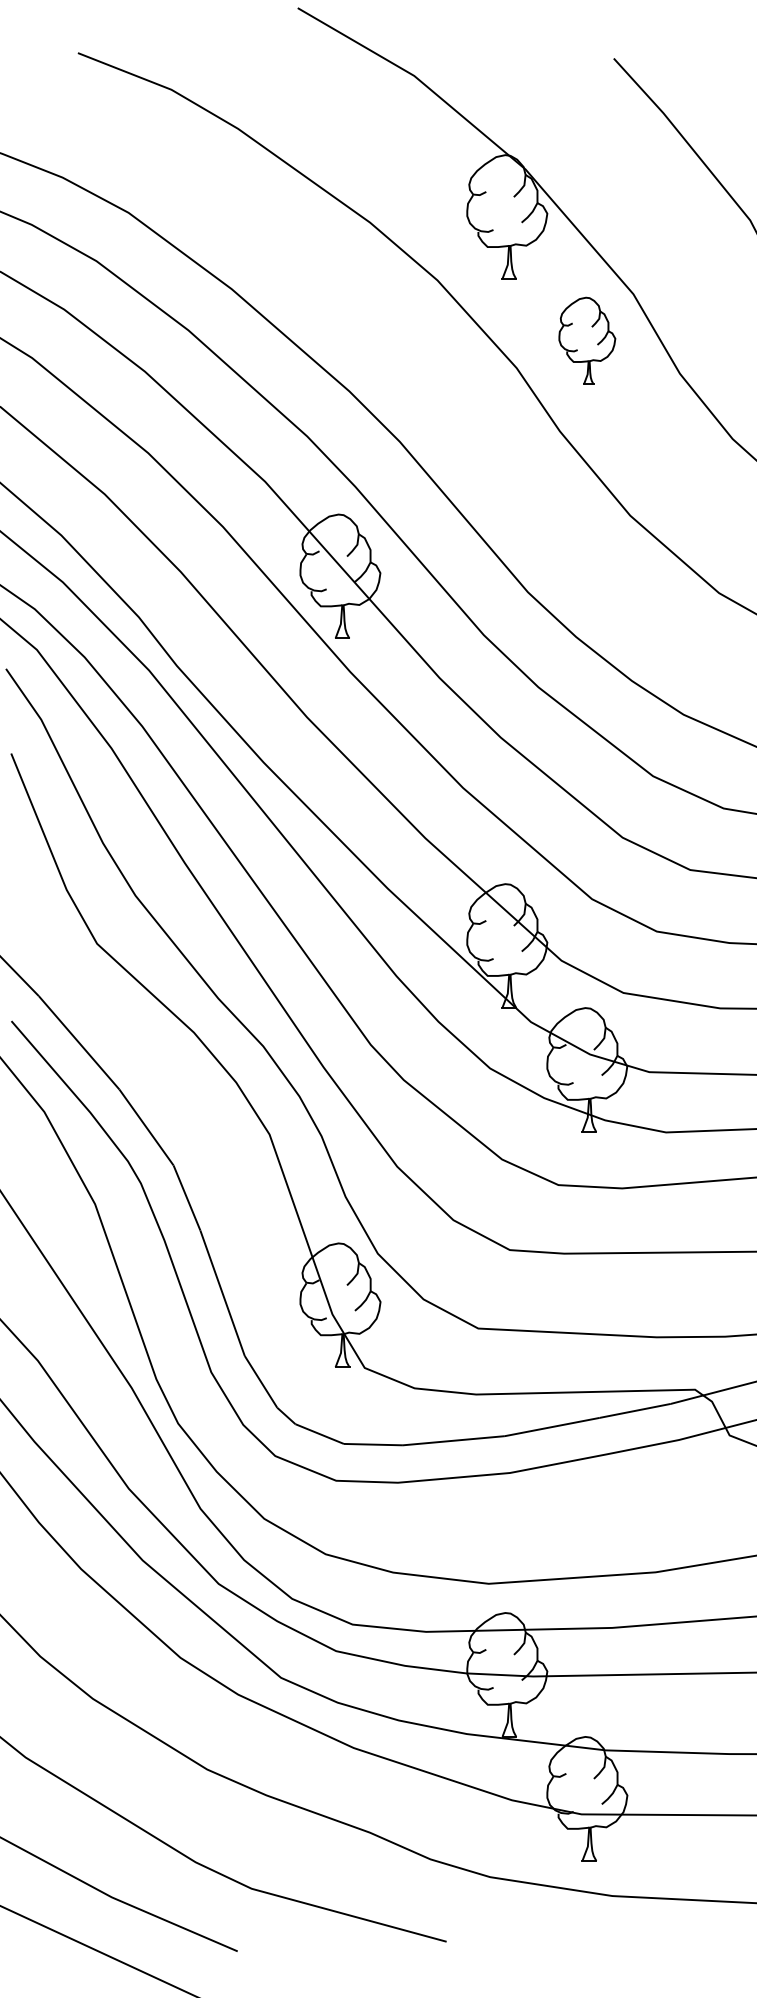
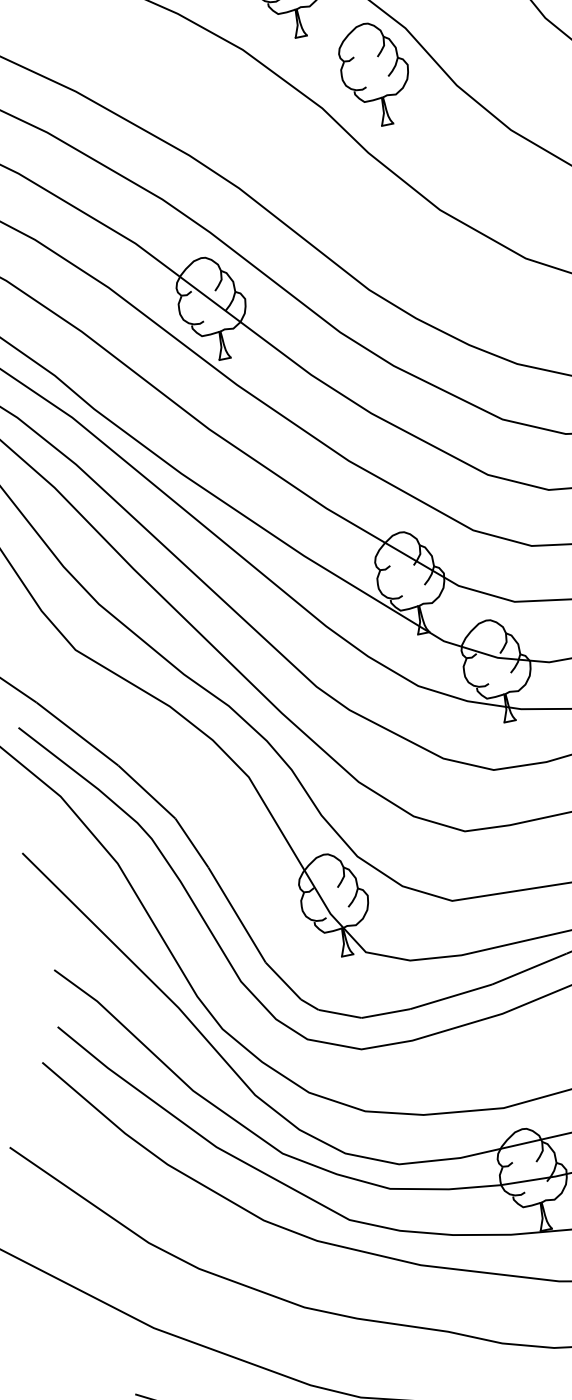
part: (587, 340) -> (375, 73), size x1.43

